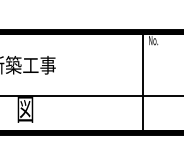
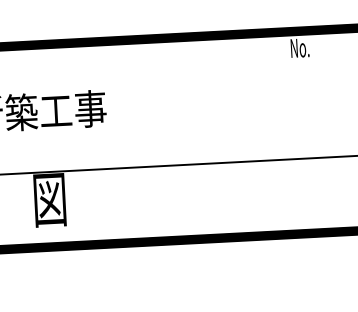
line: (142, 82) -> (282, 133), removed

